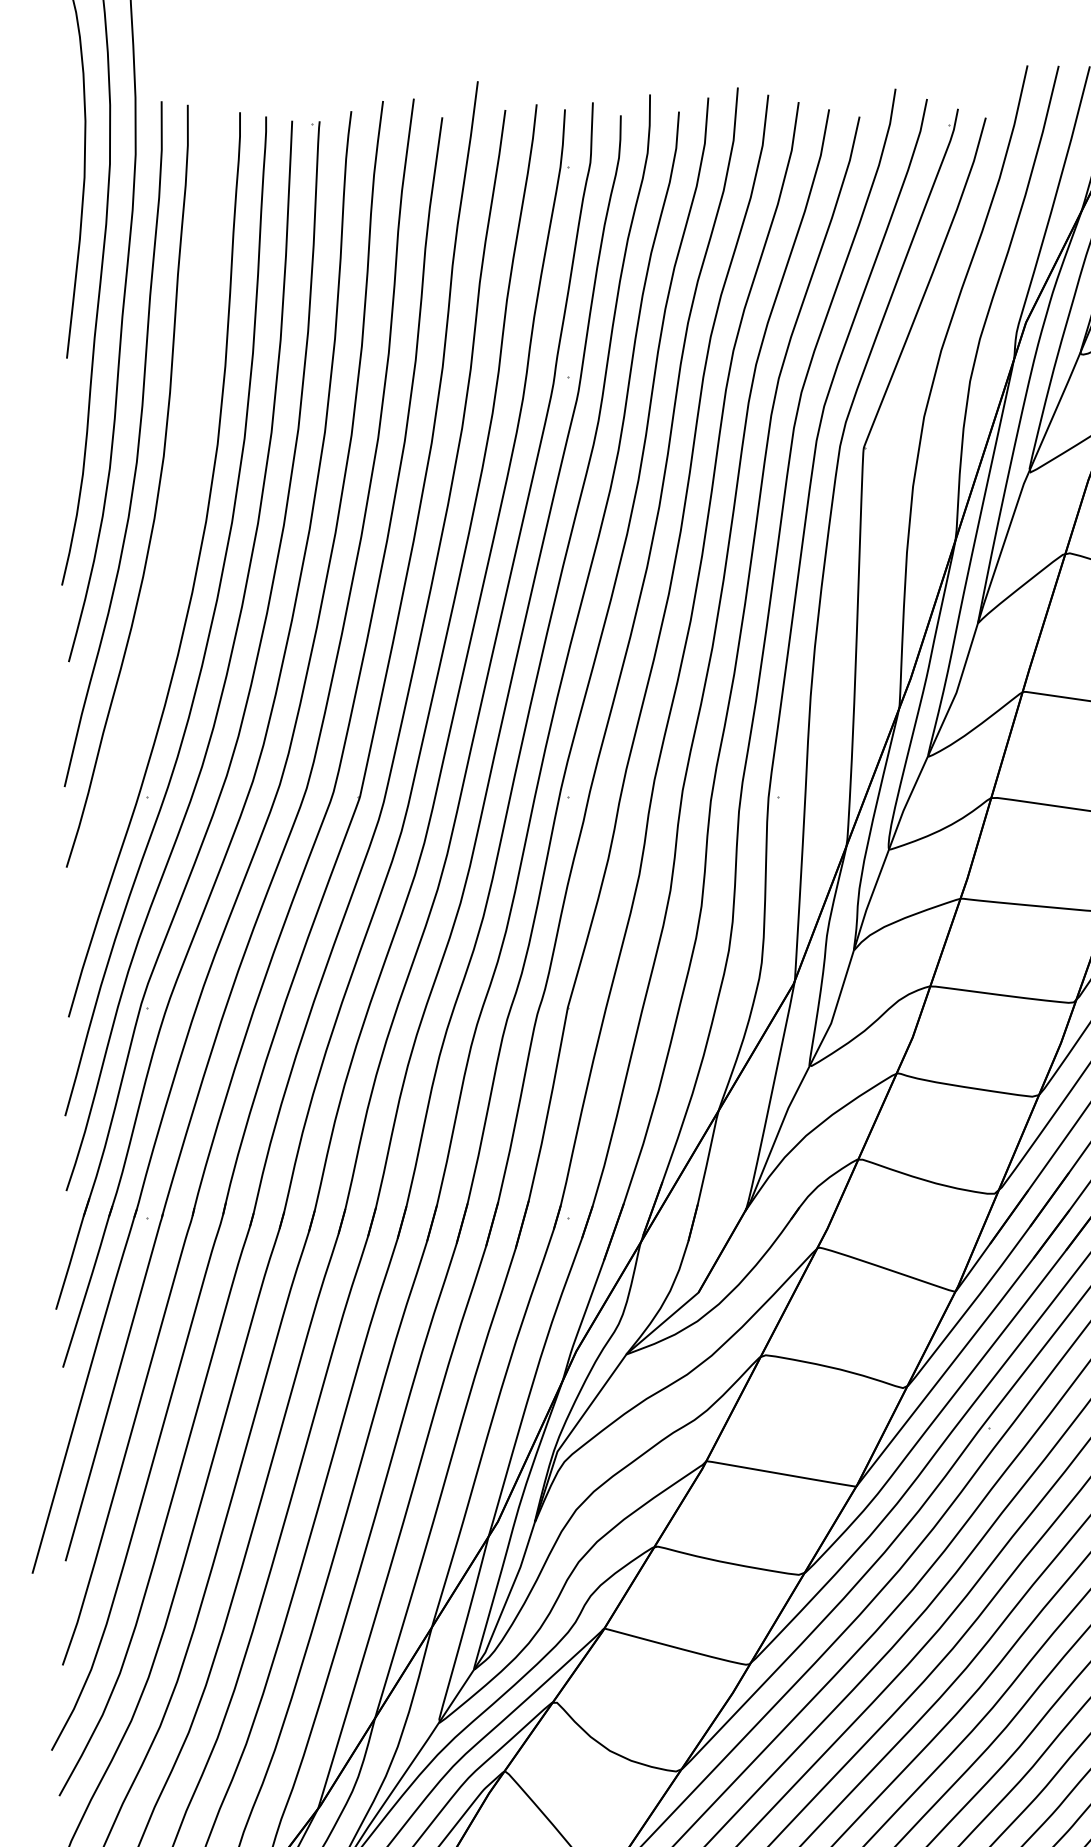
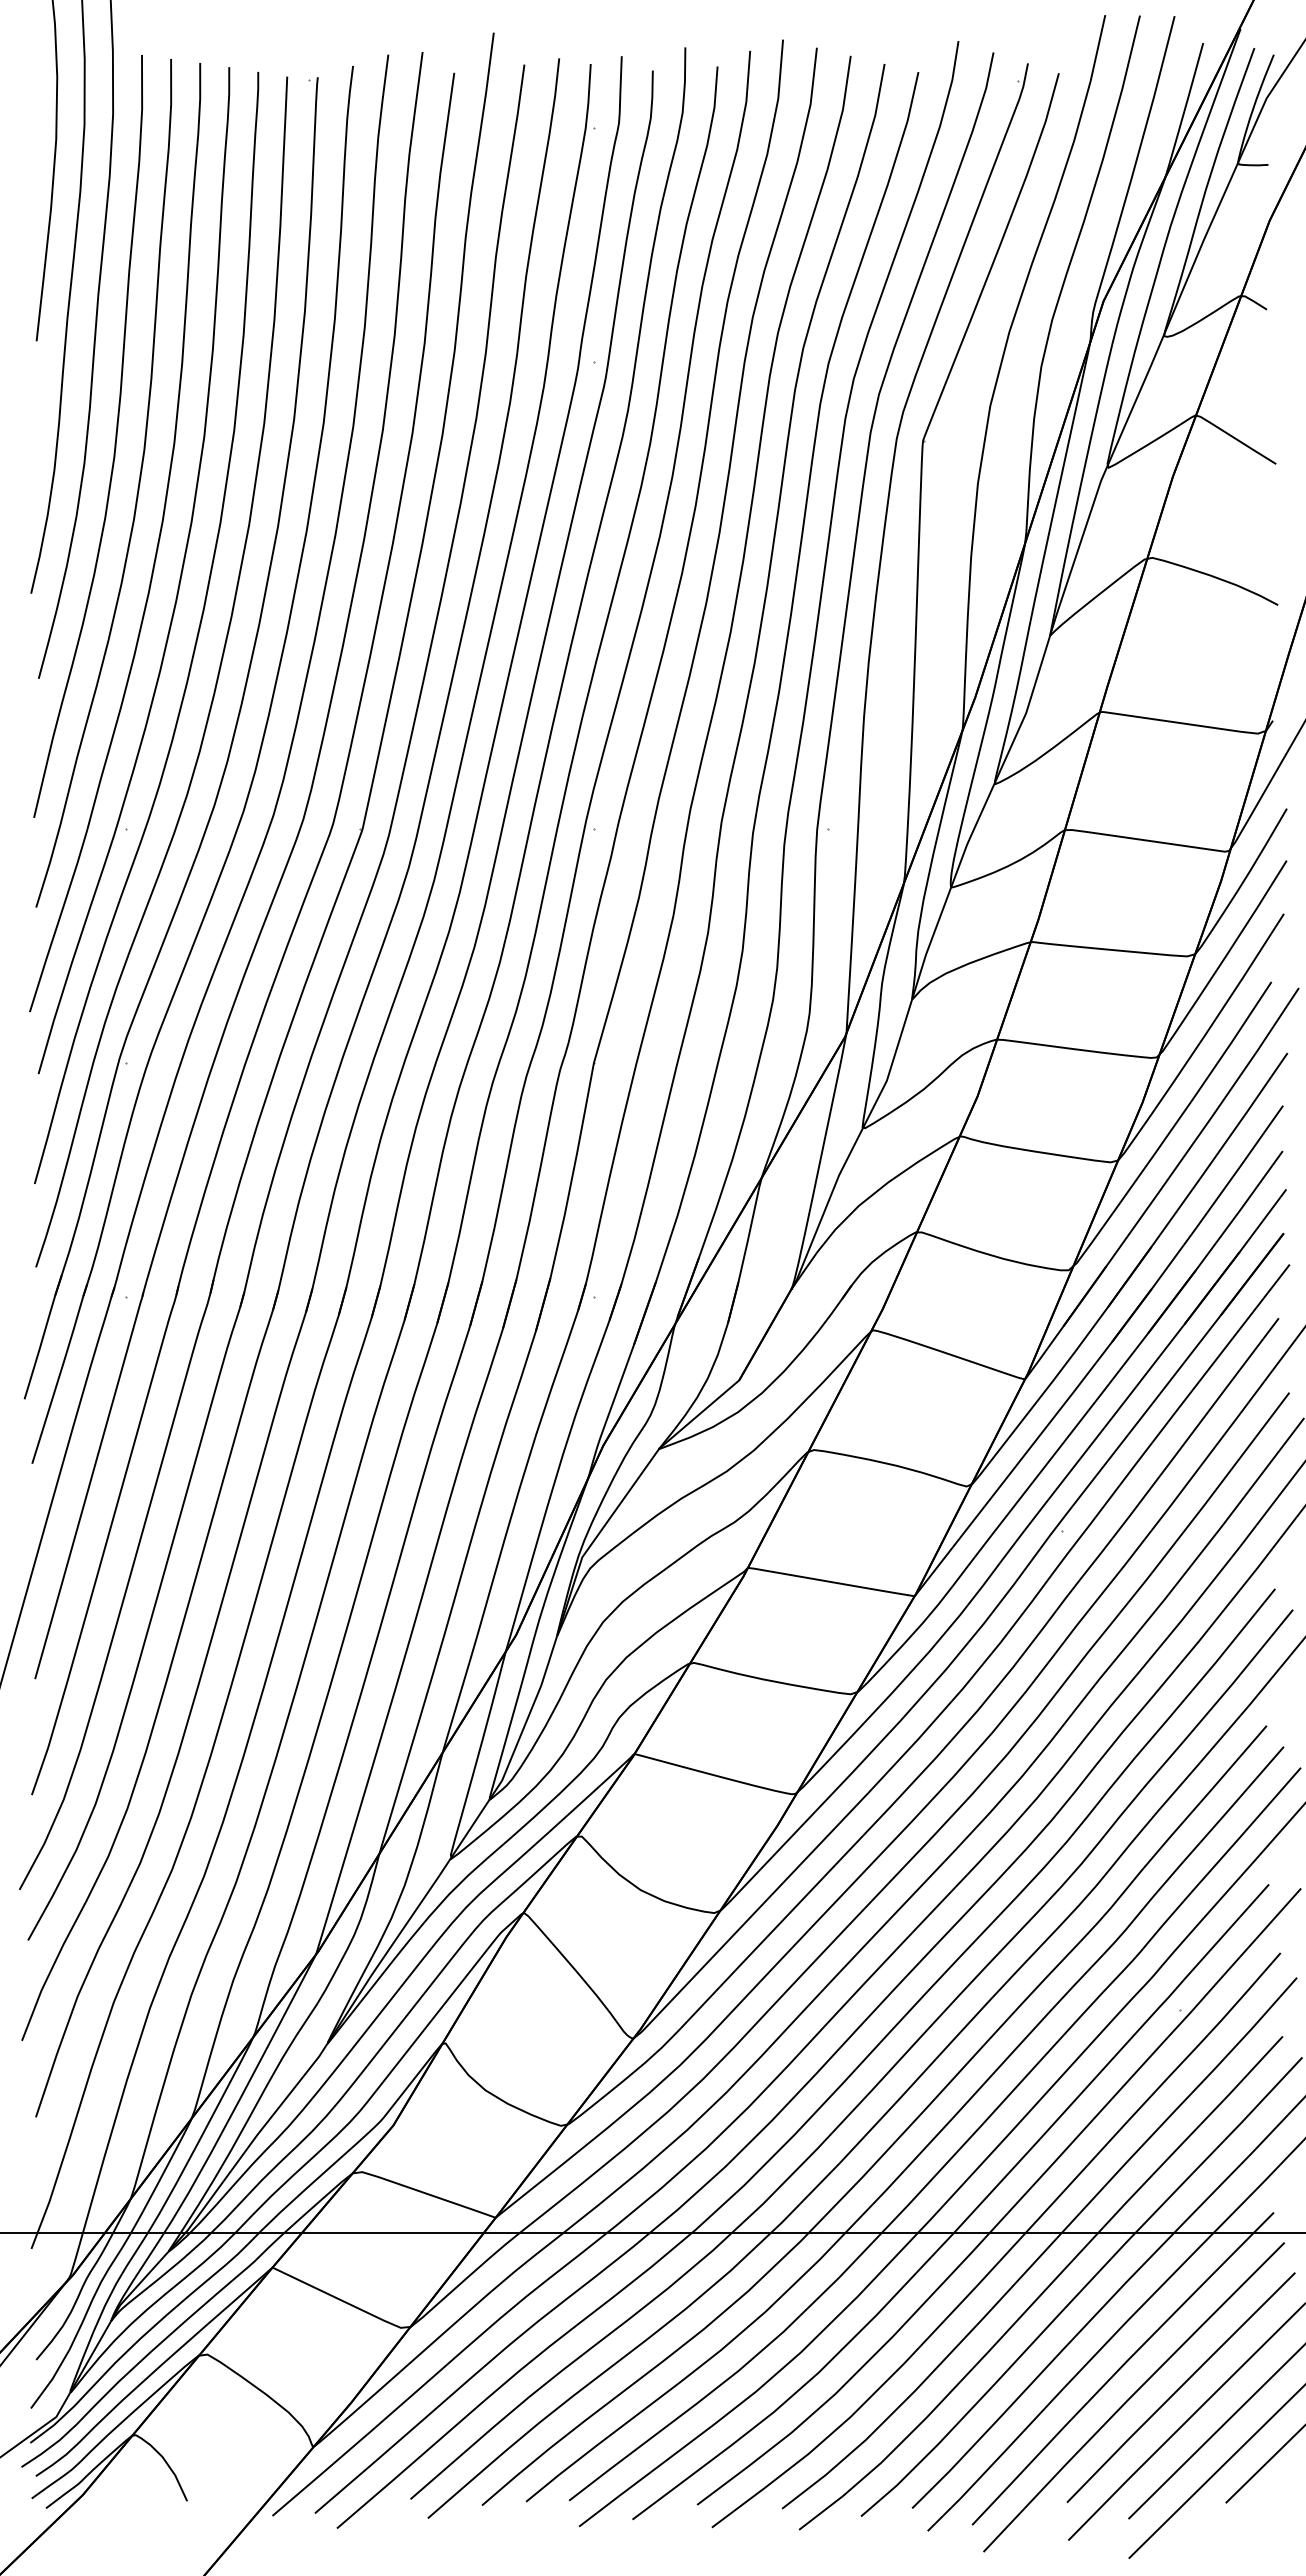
curve: (174, 543) -> (156, 546), added

